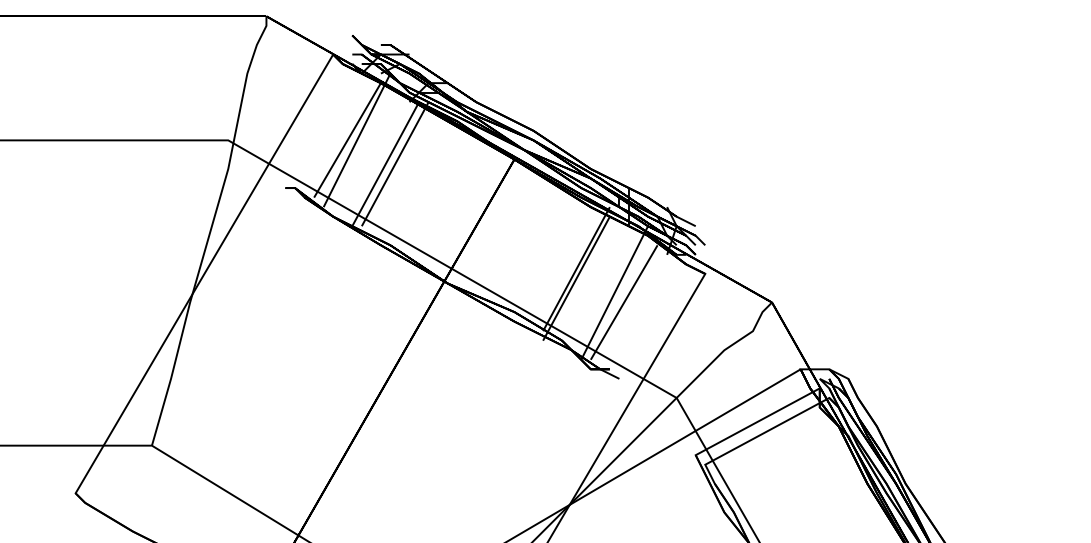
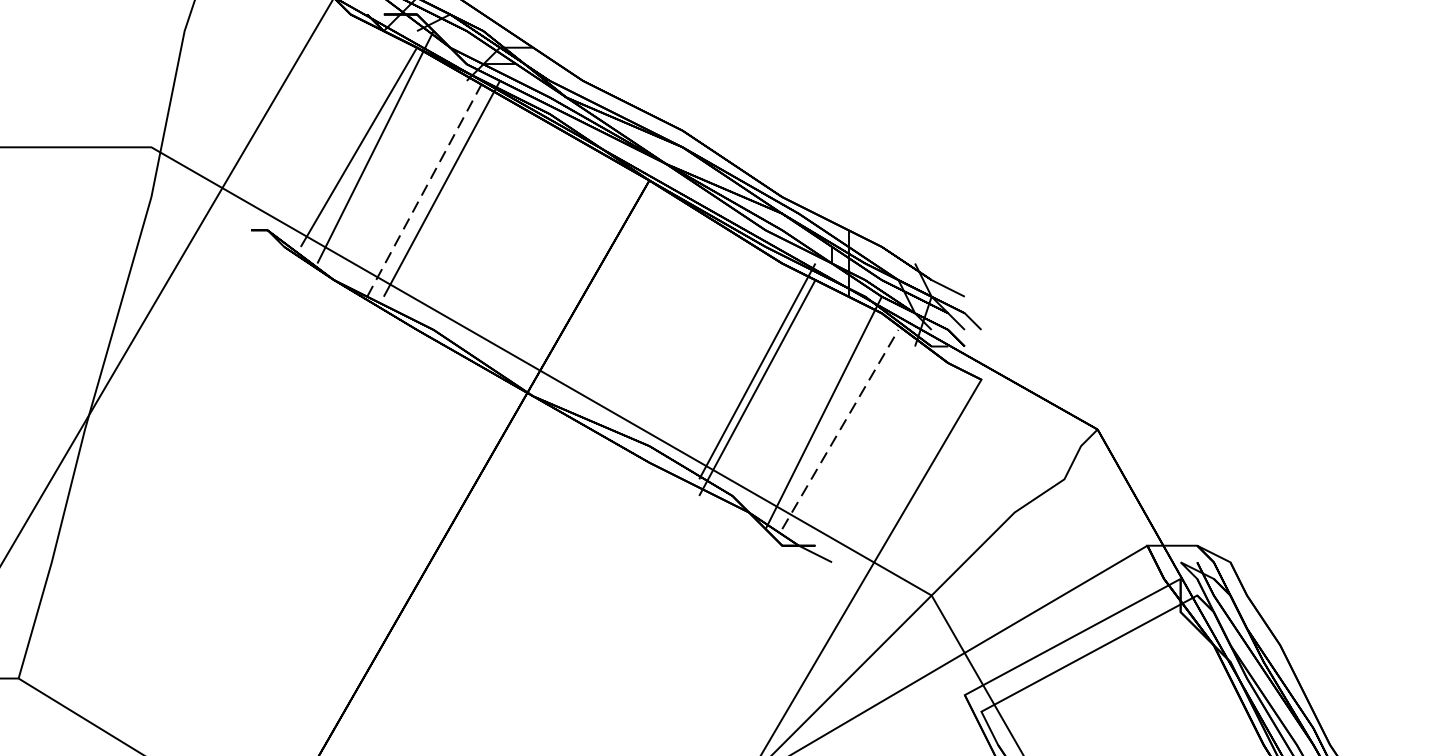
line: (385, 163) -> (424, 187), solid -> dashed
line: (624, 302) -> (840, 429), solid -> dashed

